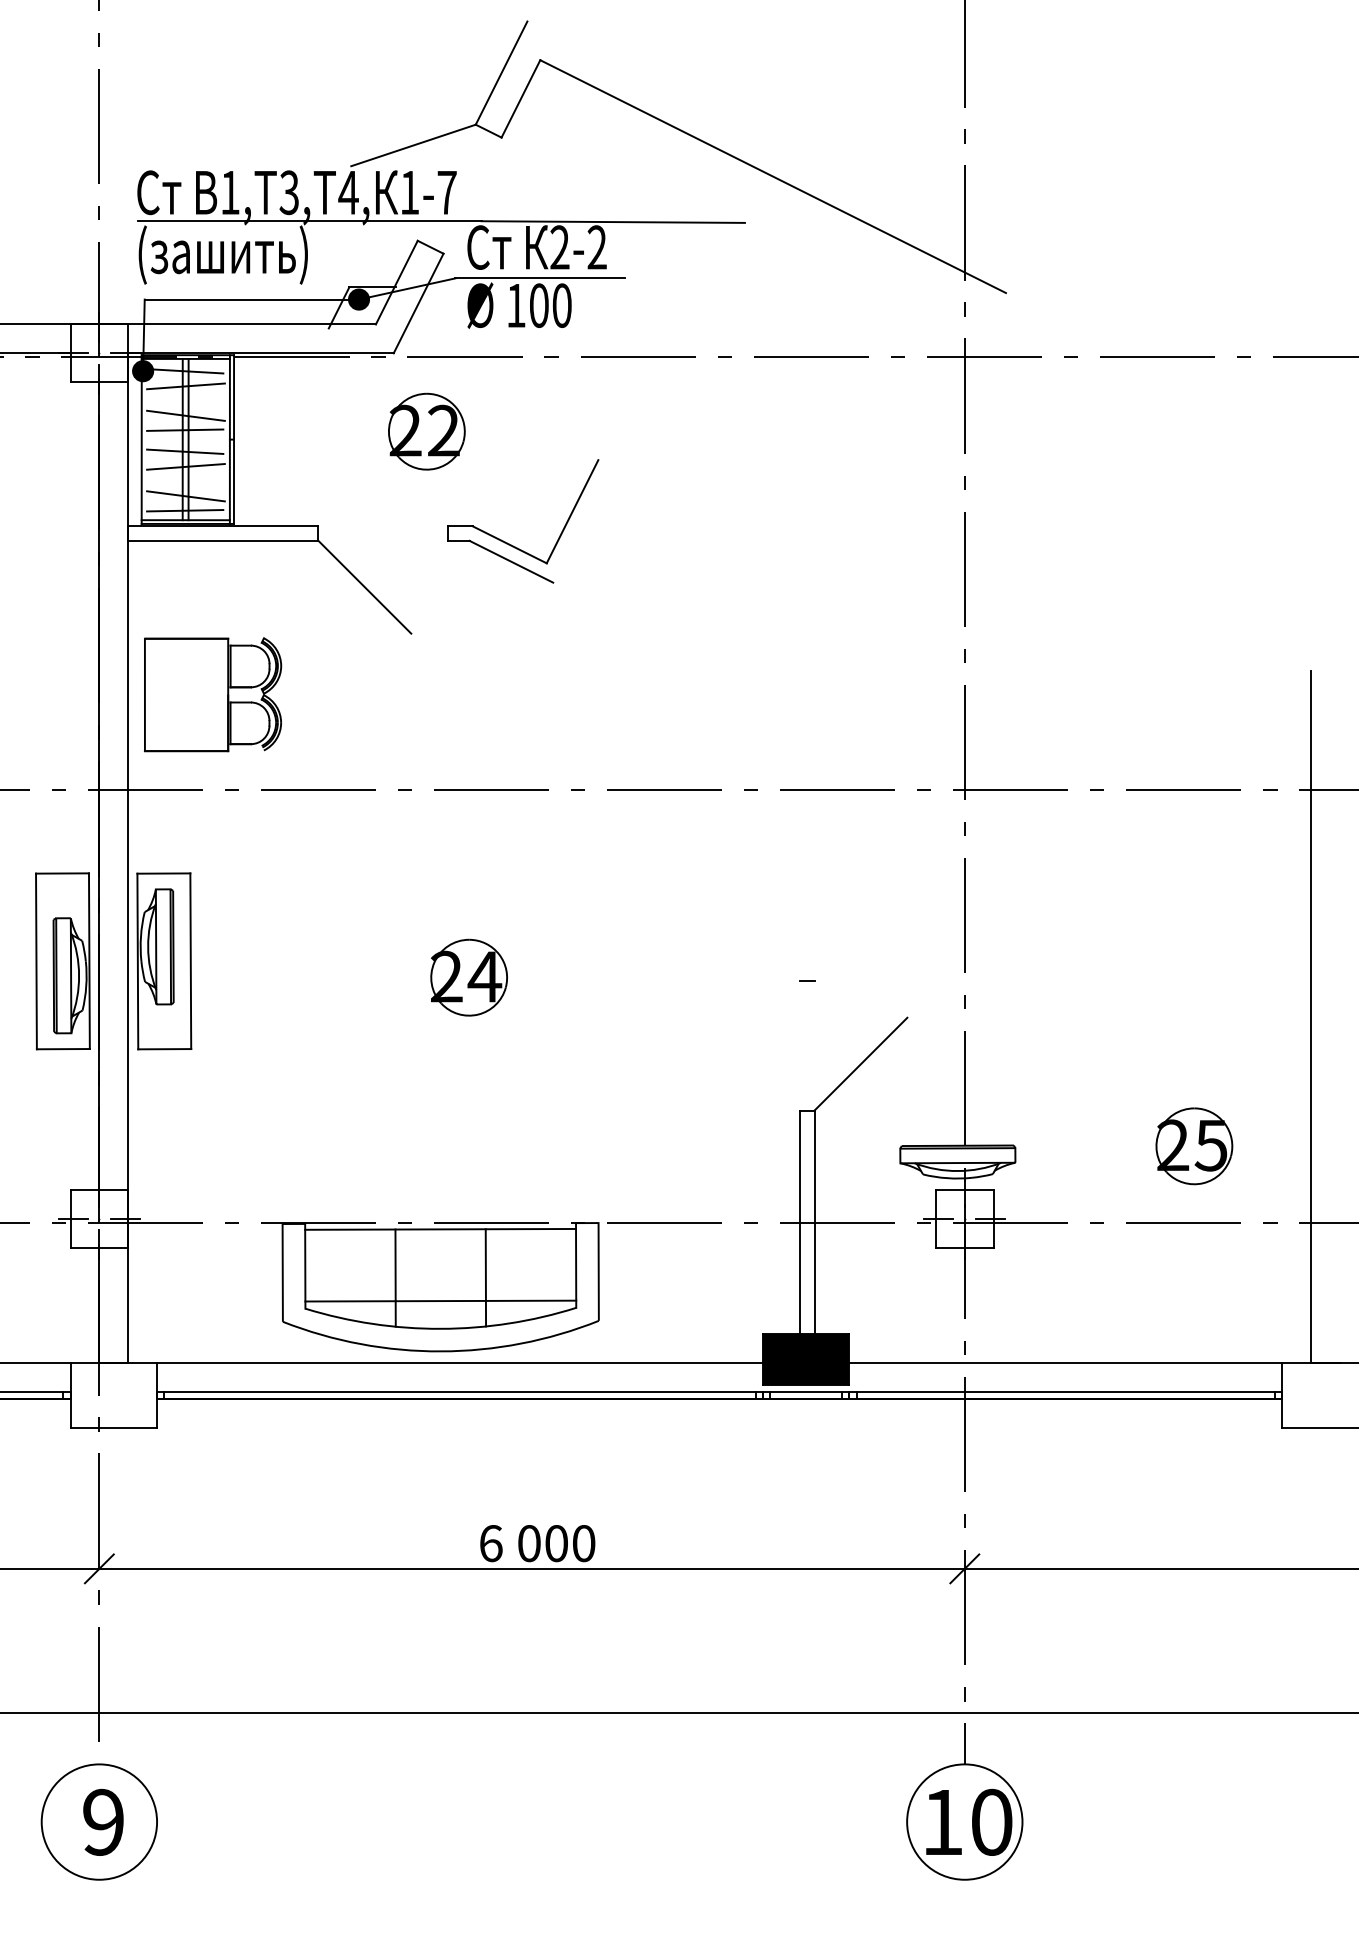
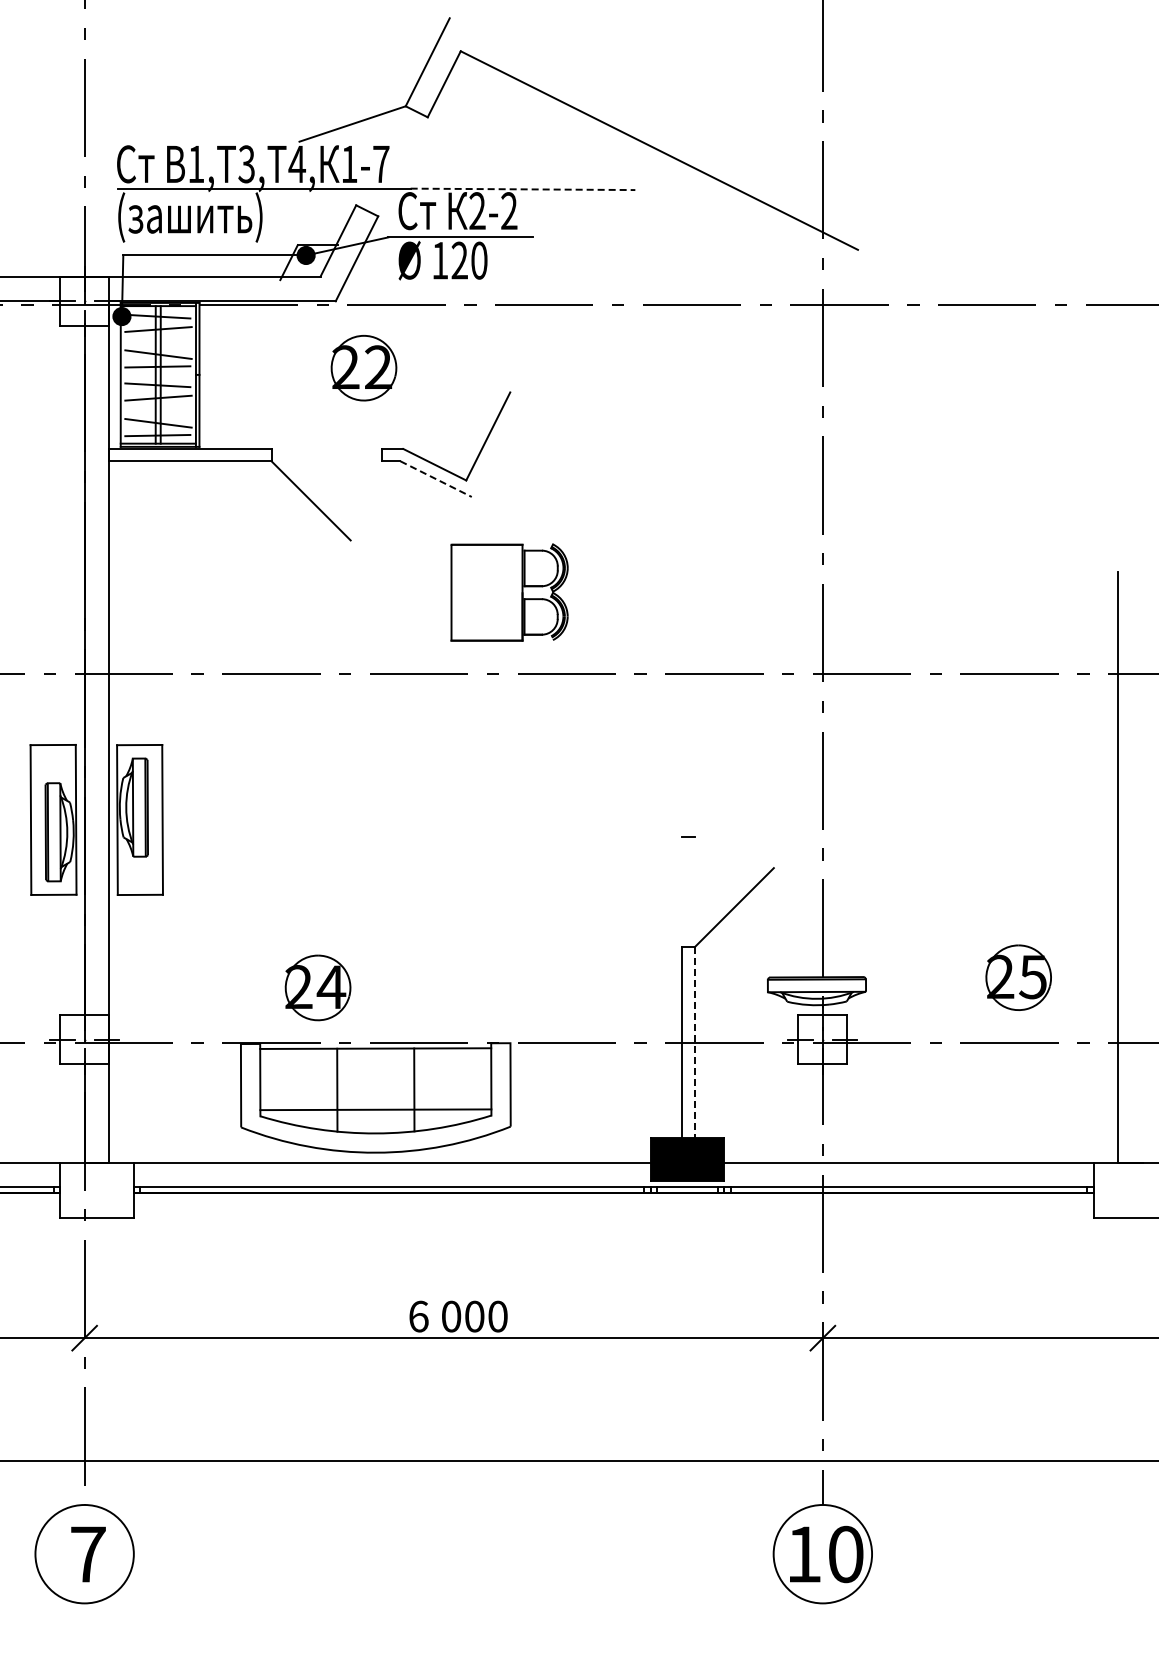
line: (613, 222) -> (523, 189), solid -> dashed
text: (538, 305) -> (459, 260), 100 -> 120
line: (511, 562) -> (436, 479), solid -> dashed
part: (212, 694) -> (509, 592), moved
part: (468, 977) -> (317, 987), moved
line: (814, 1236) -> (694, 1054), solid -> dashed
text: (102, 1822) -> (87, 1554), 9 -> 7

